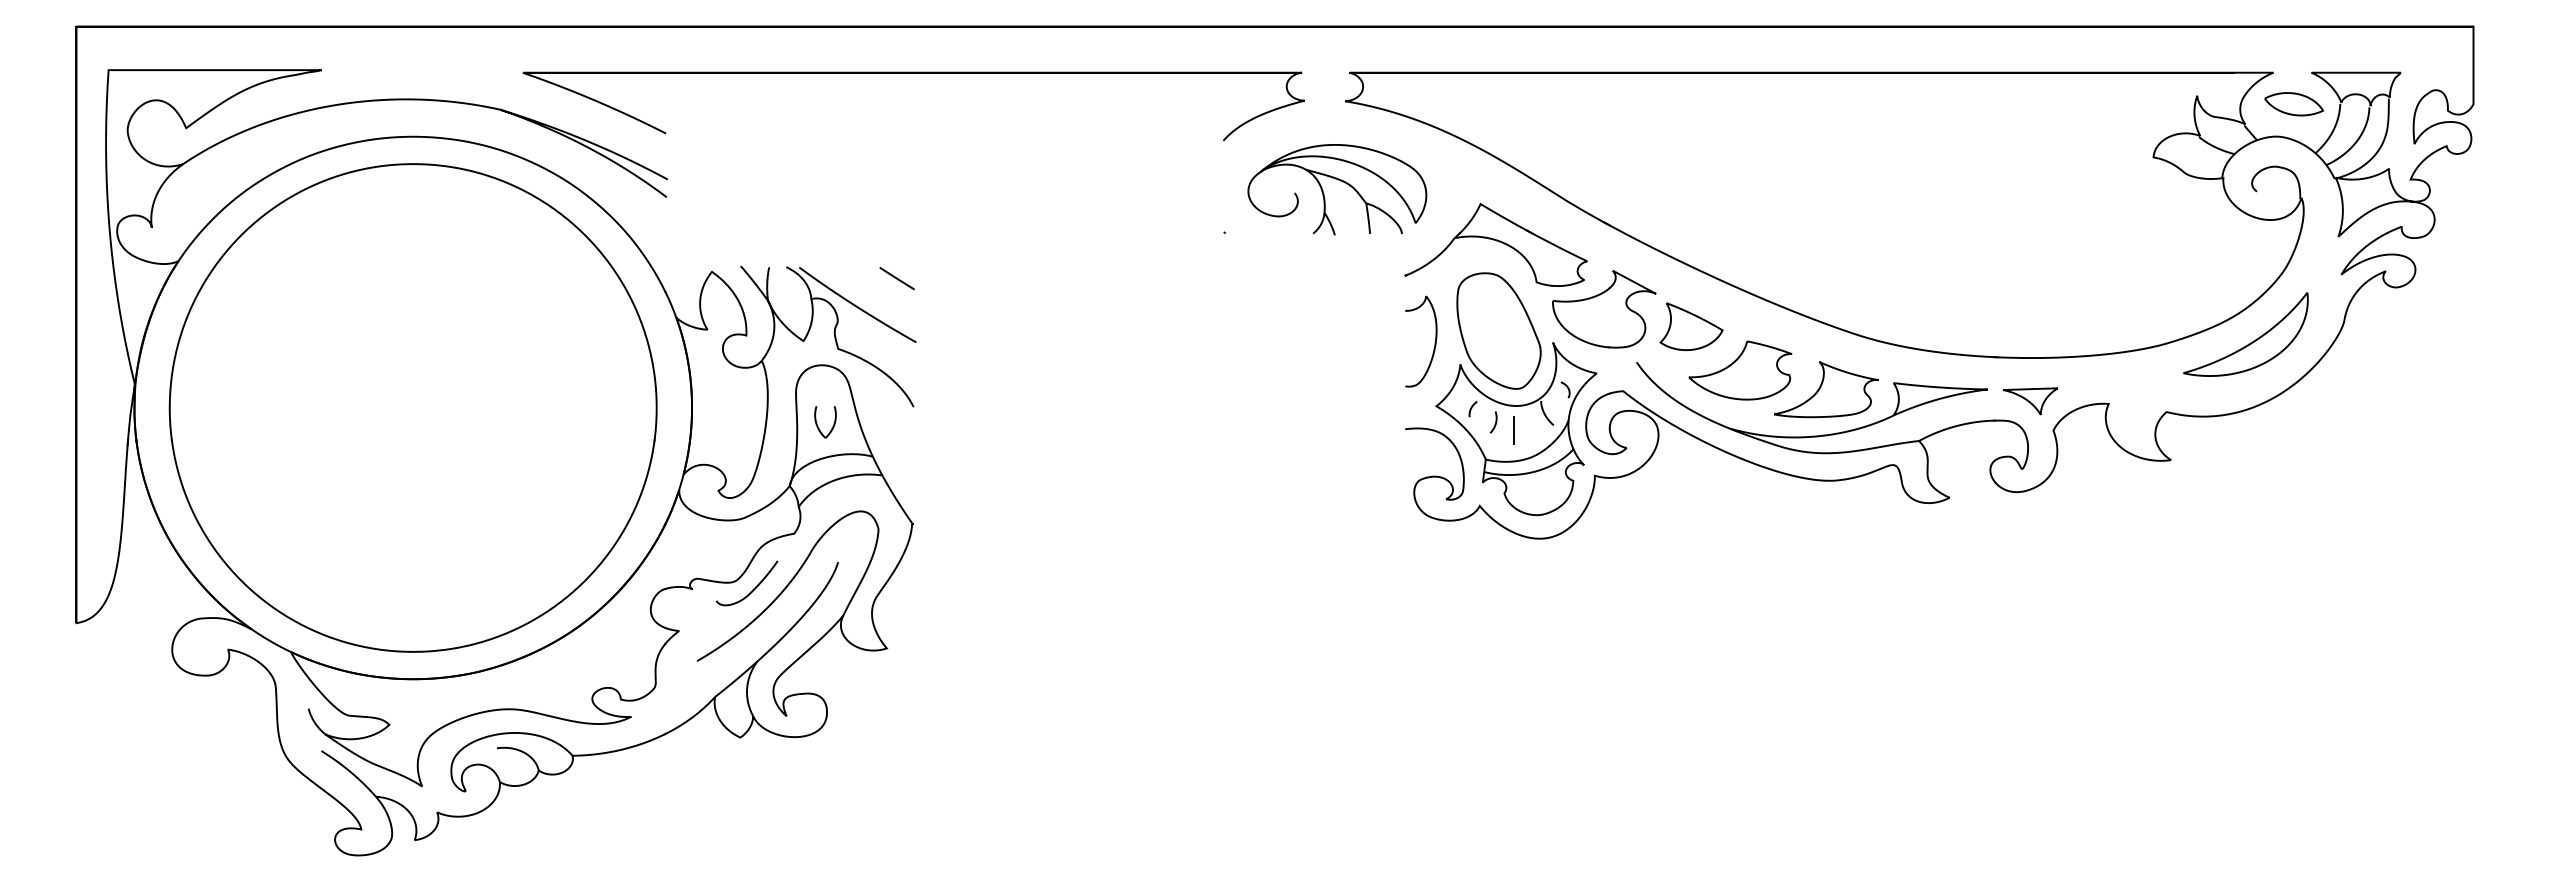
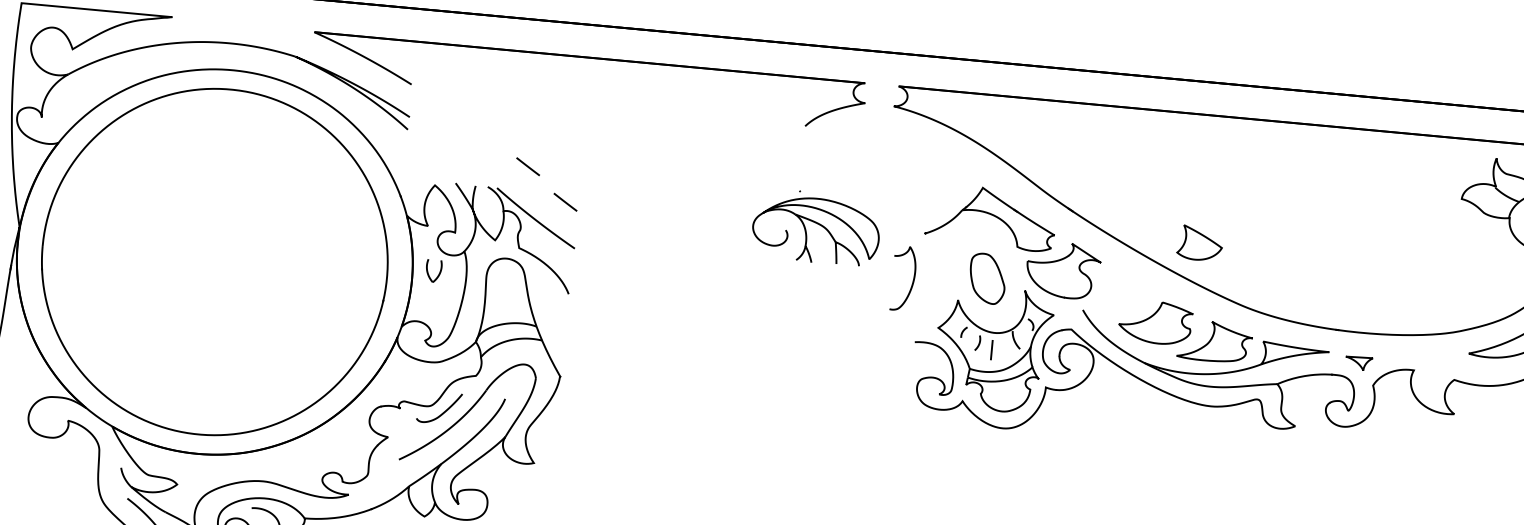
part: (1340, 181) -> (818, 225), moved
line: (839, 233) -> (527, 166), added
part: (1691, 326) -> (1200, 243), moved
part: (1498, 330) -> (987, 278), size x0.6
curve: (1434, 342) -> (912, 280), moved
part: (2030, 401) -> (1358, 363), size x0.7
part: (817, 423) -> (428, 271), moved

